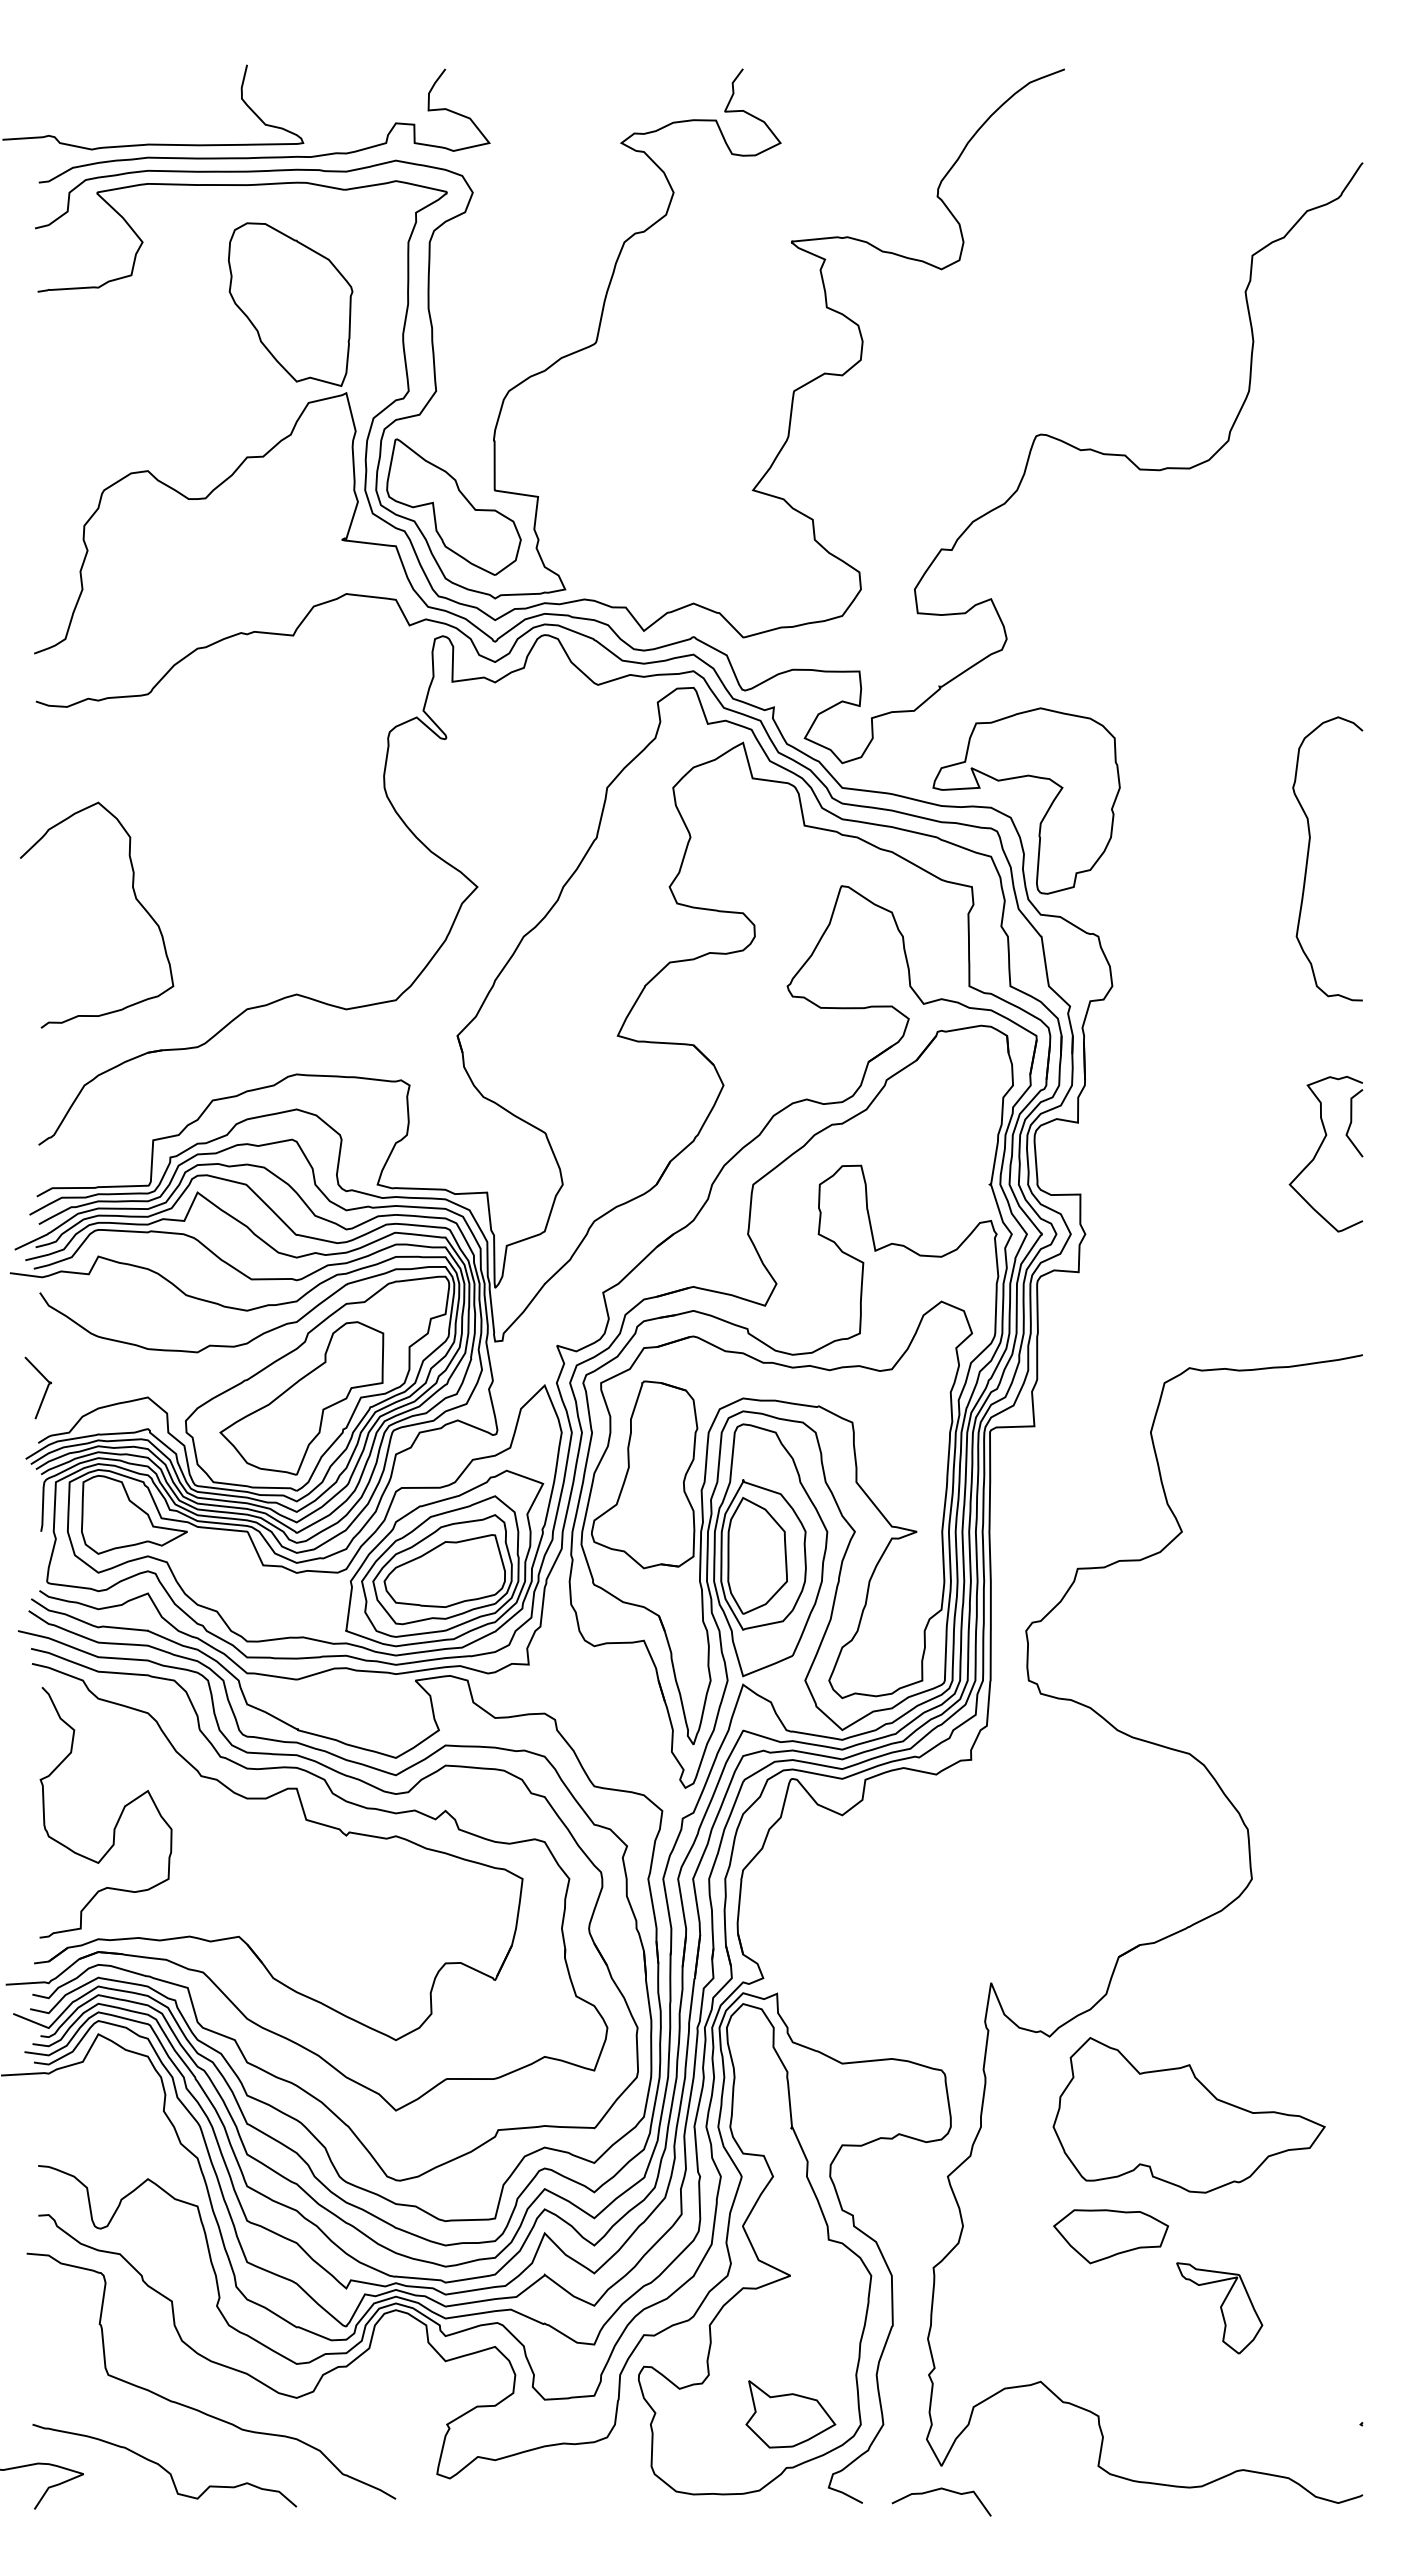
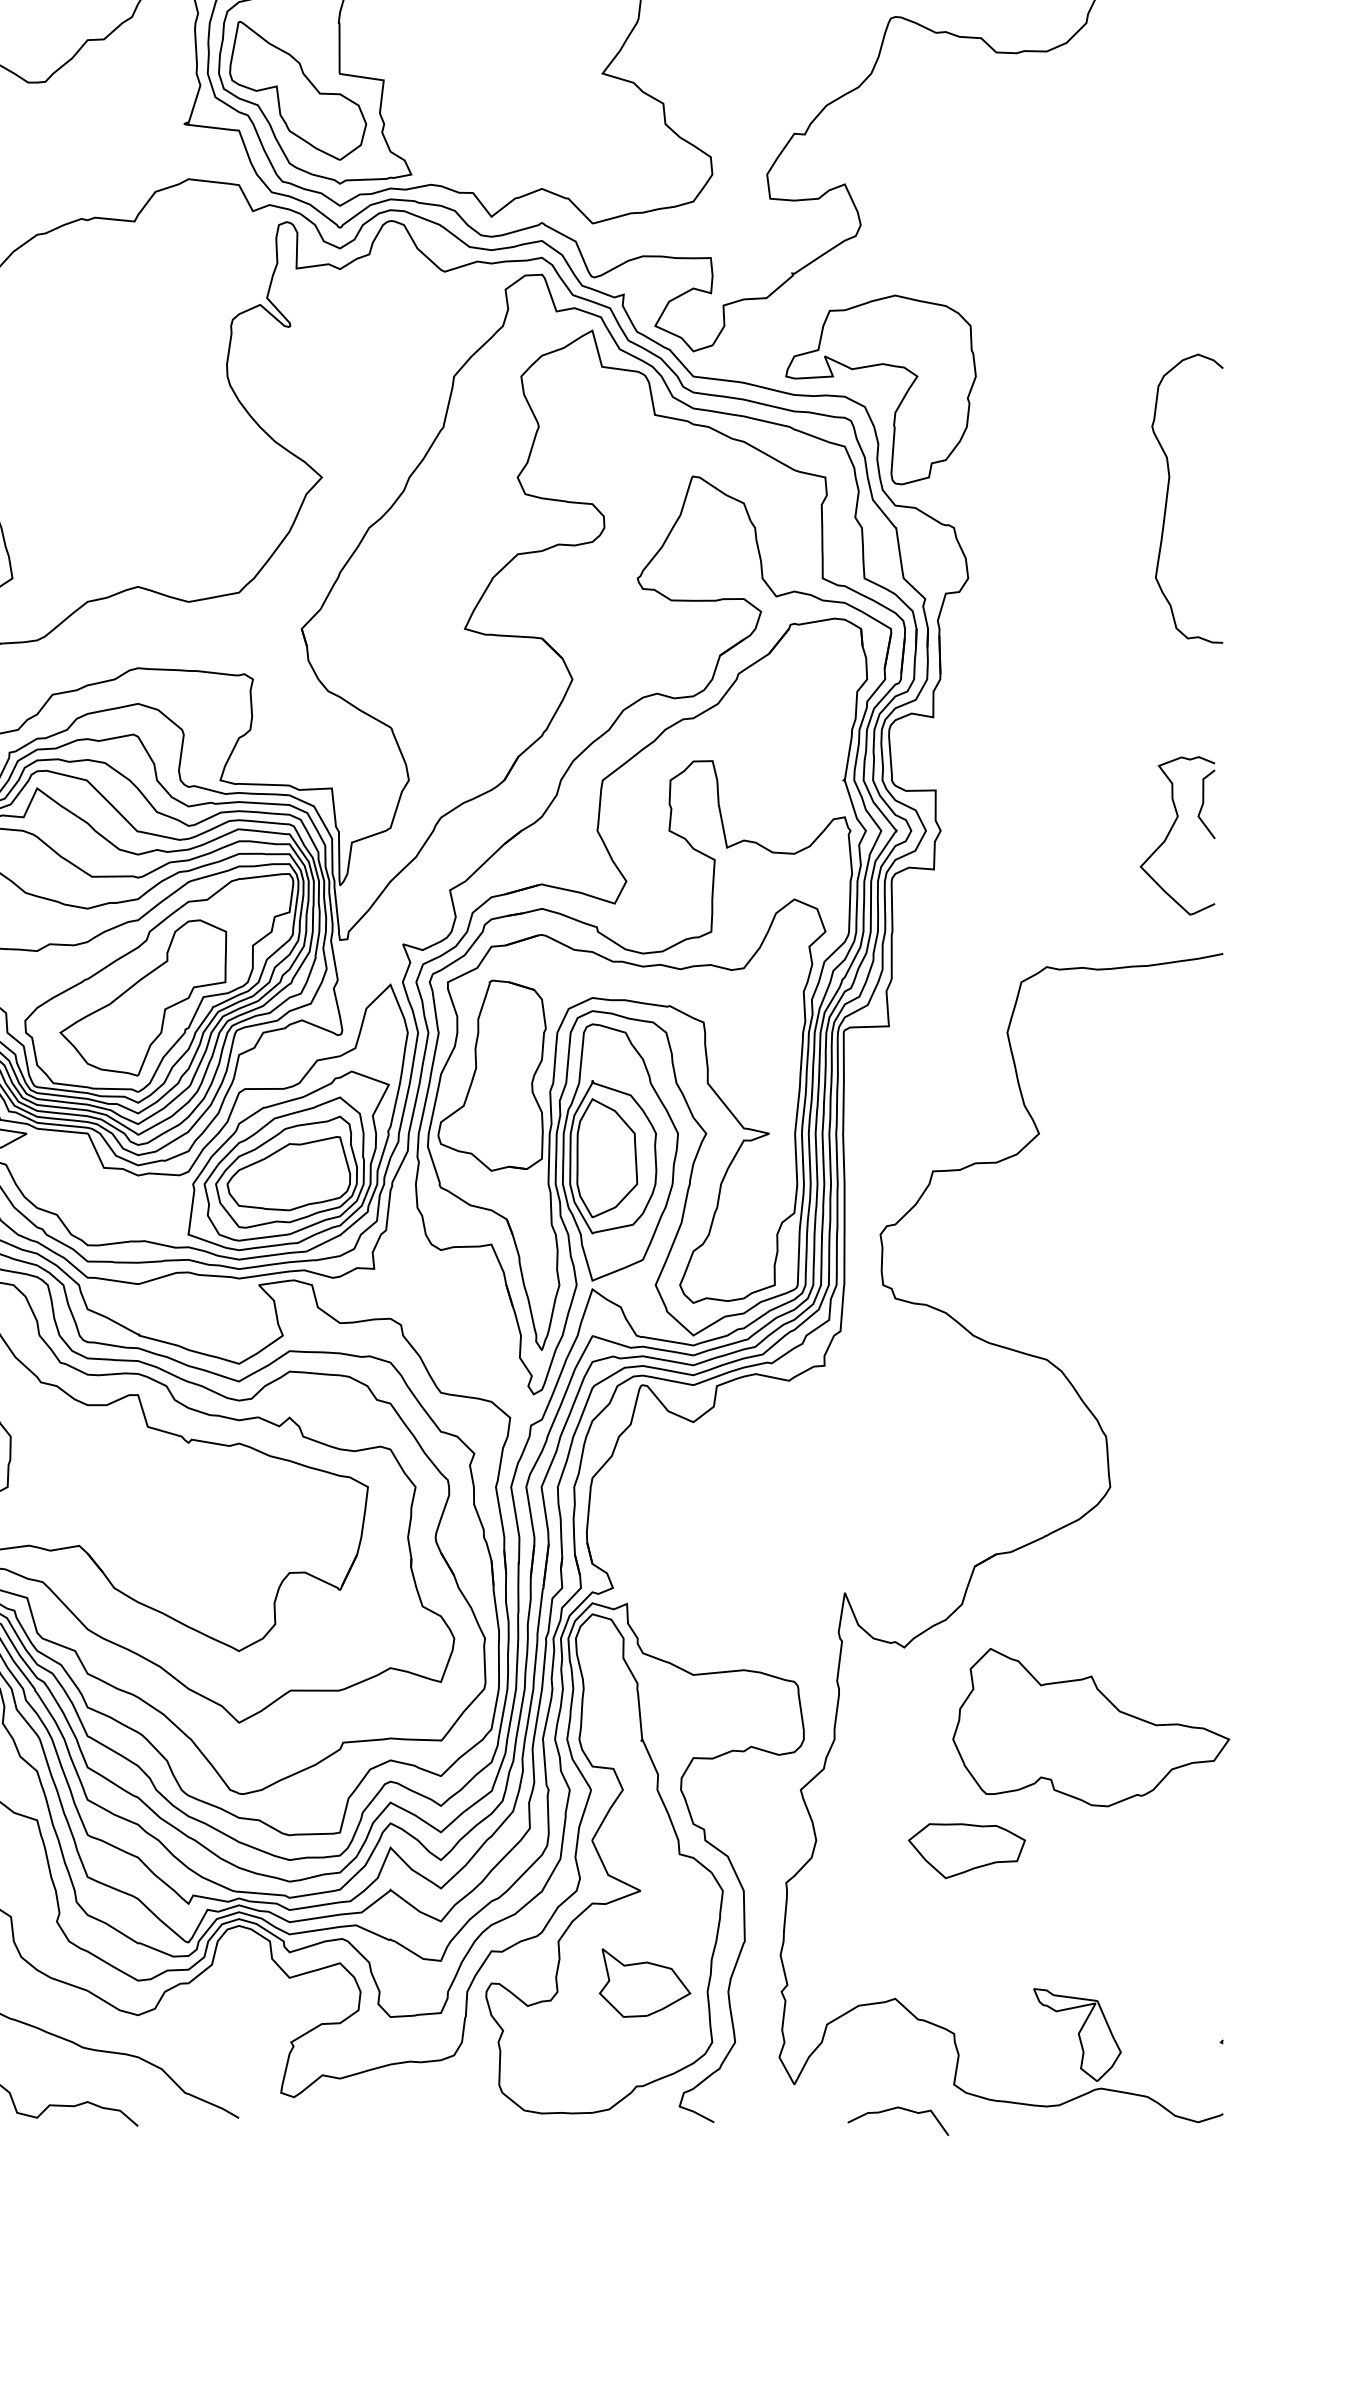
curve: (1309, 852) -> (1168, 492), moved
part: (1319, 1150) -> (1170, 832), moved
part: (1188, 2115) -> (1090, 1727), moved
part: (1219, 2308) -> (1077, 2035), moved
part: (790, 2414) -> (644, 1983), moved
curve: (938, 2490) -> (895, 2109), moved

